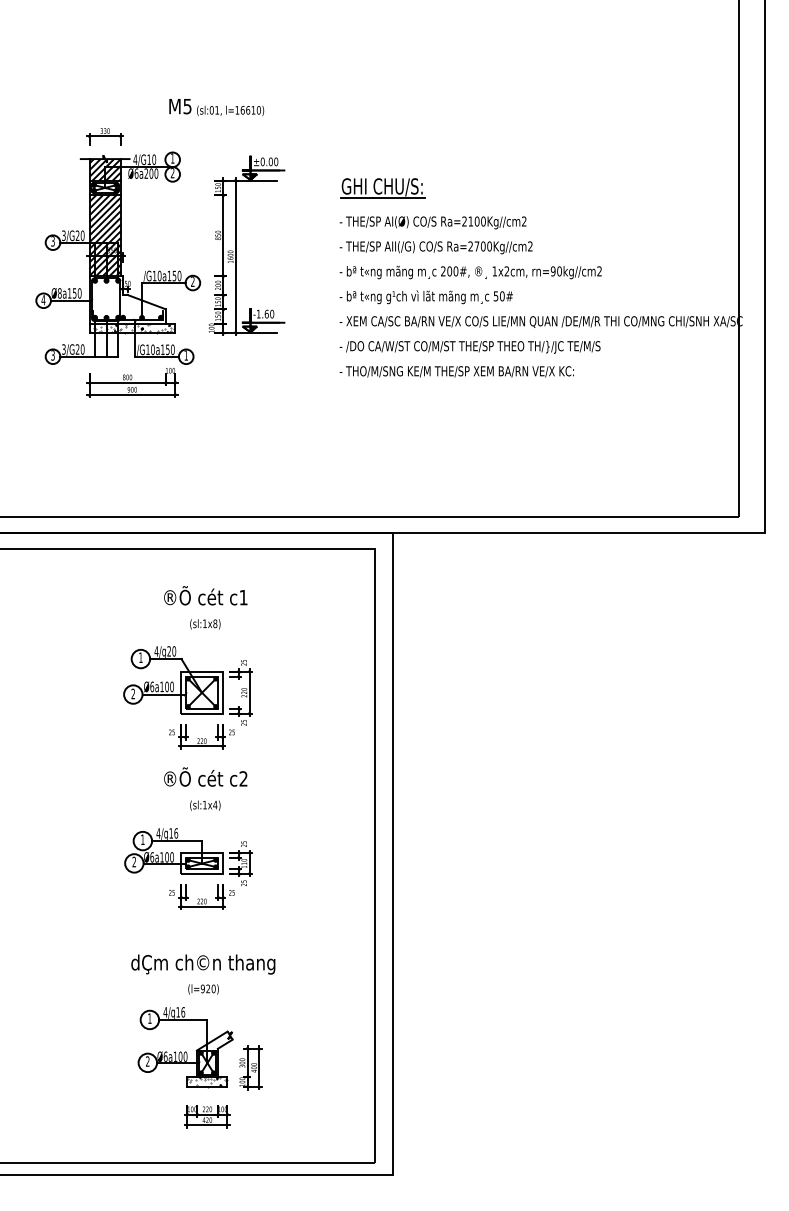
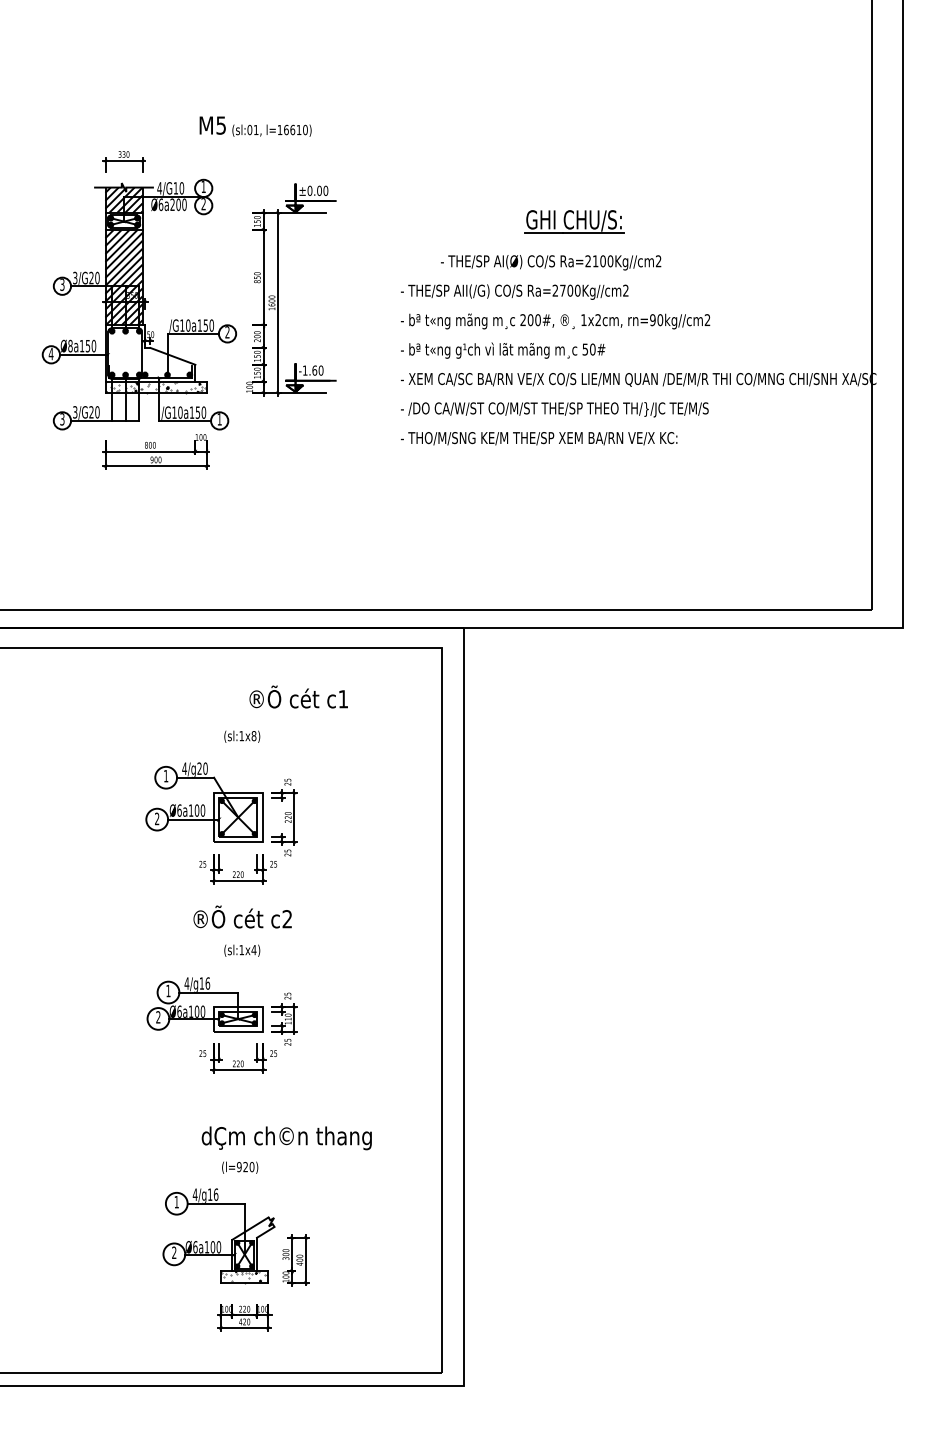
part: (382, 187) -> (574, 221), moved
text: (433, 222) -> (551, 262), moved
text: (205, 595) -> (298, 696), moved
text: (203, 964) -> (286, 1138), moved

